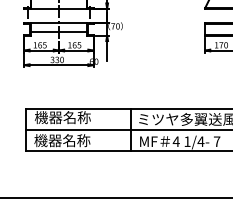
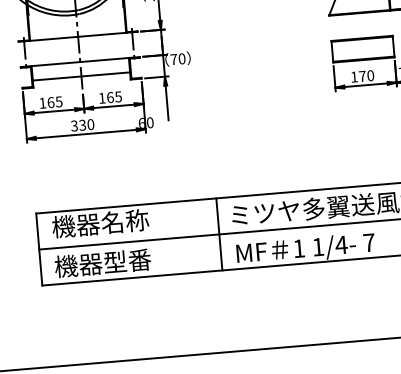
text: (76, 140) -> (127, 261), 機器名称 -> 機器型番
text: (175, 141) -> (297, 248), 4 -> 1

